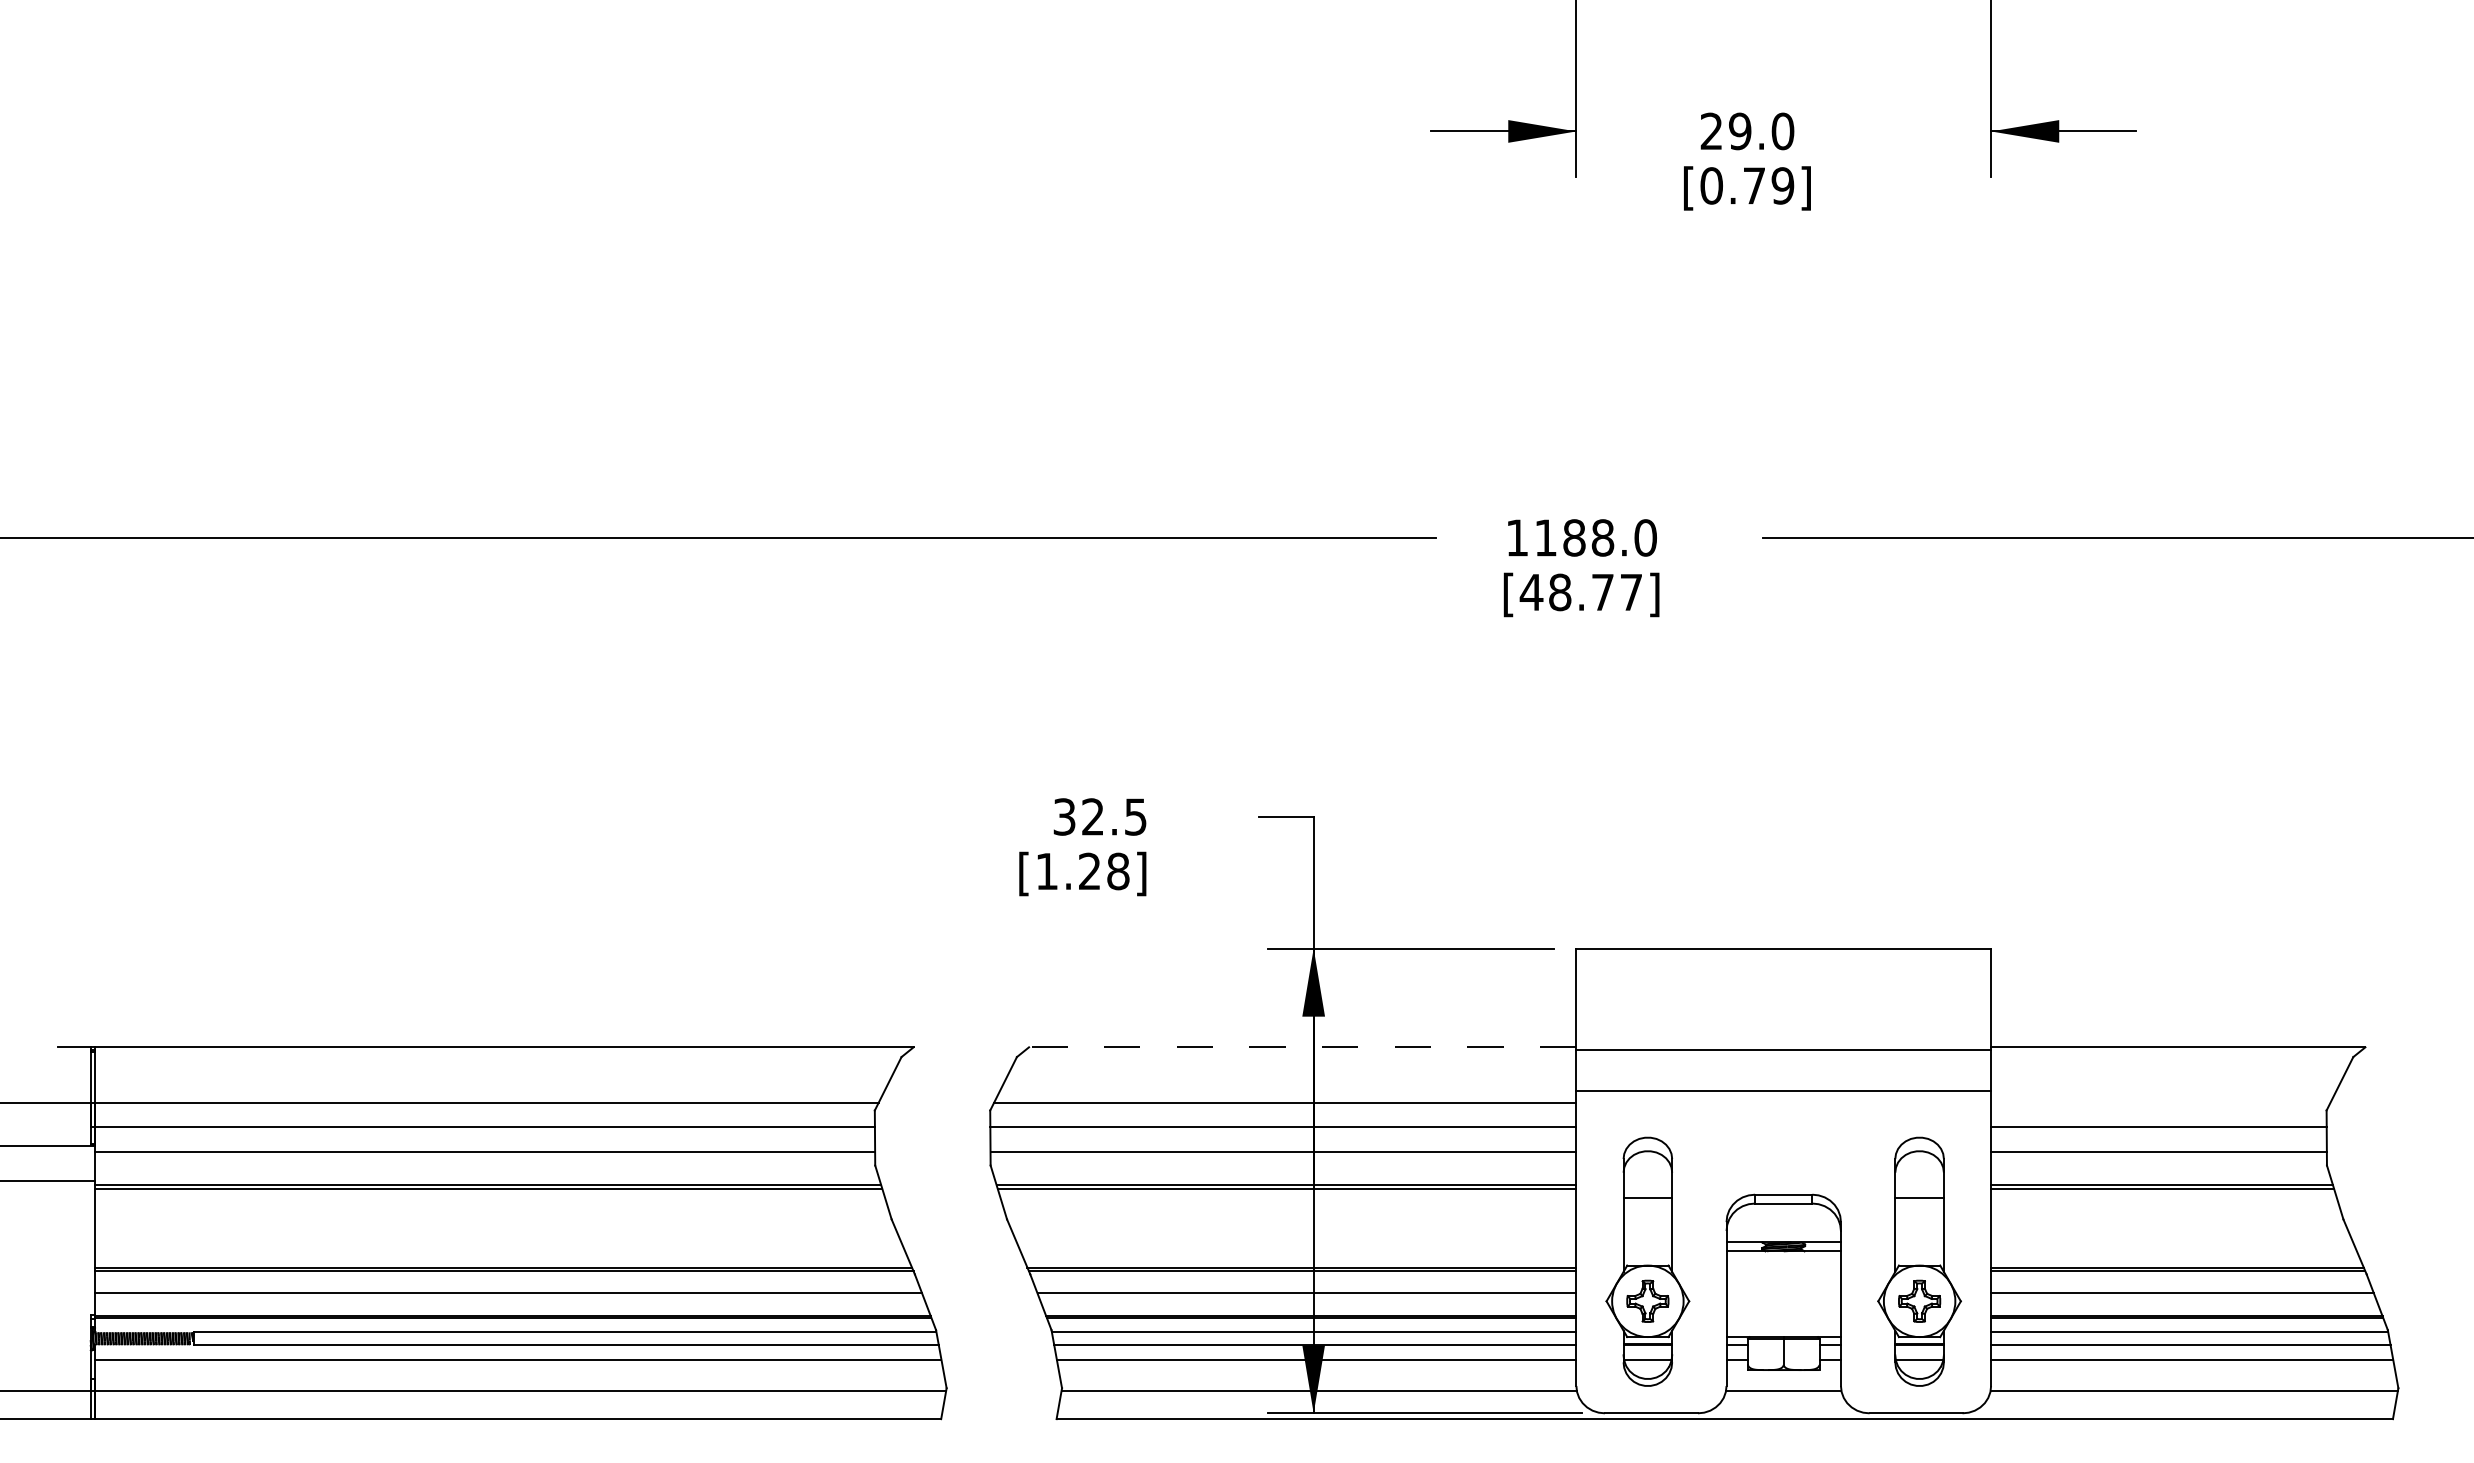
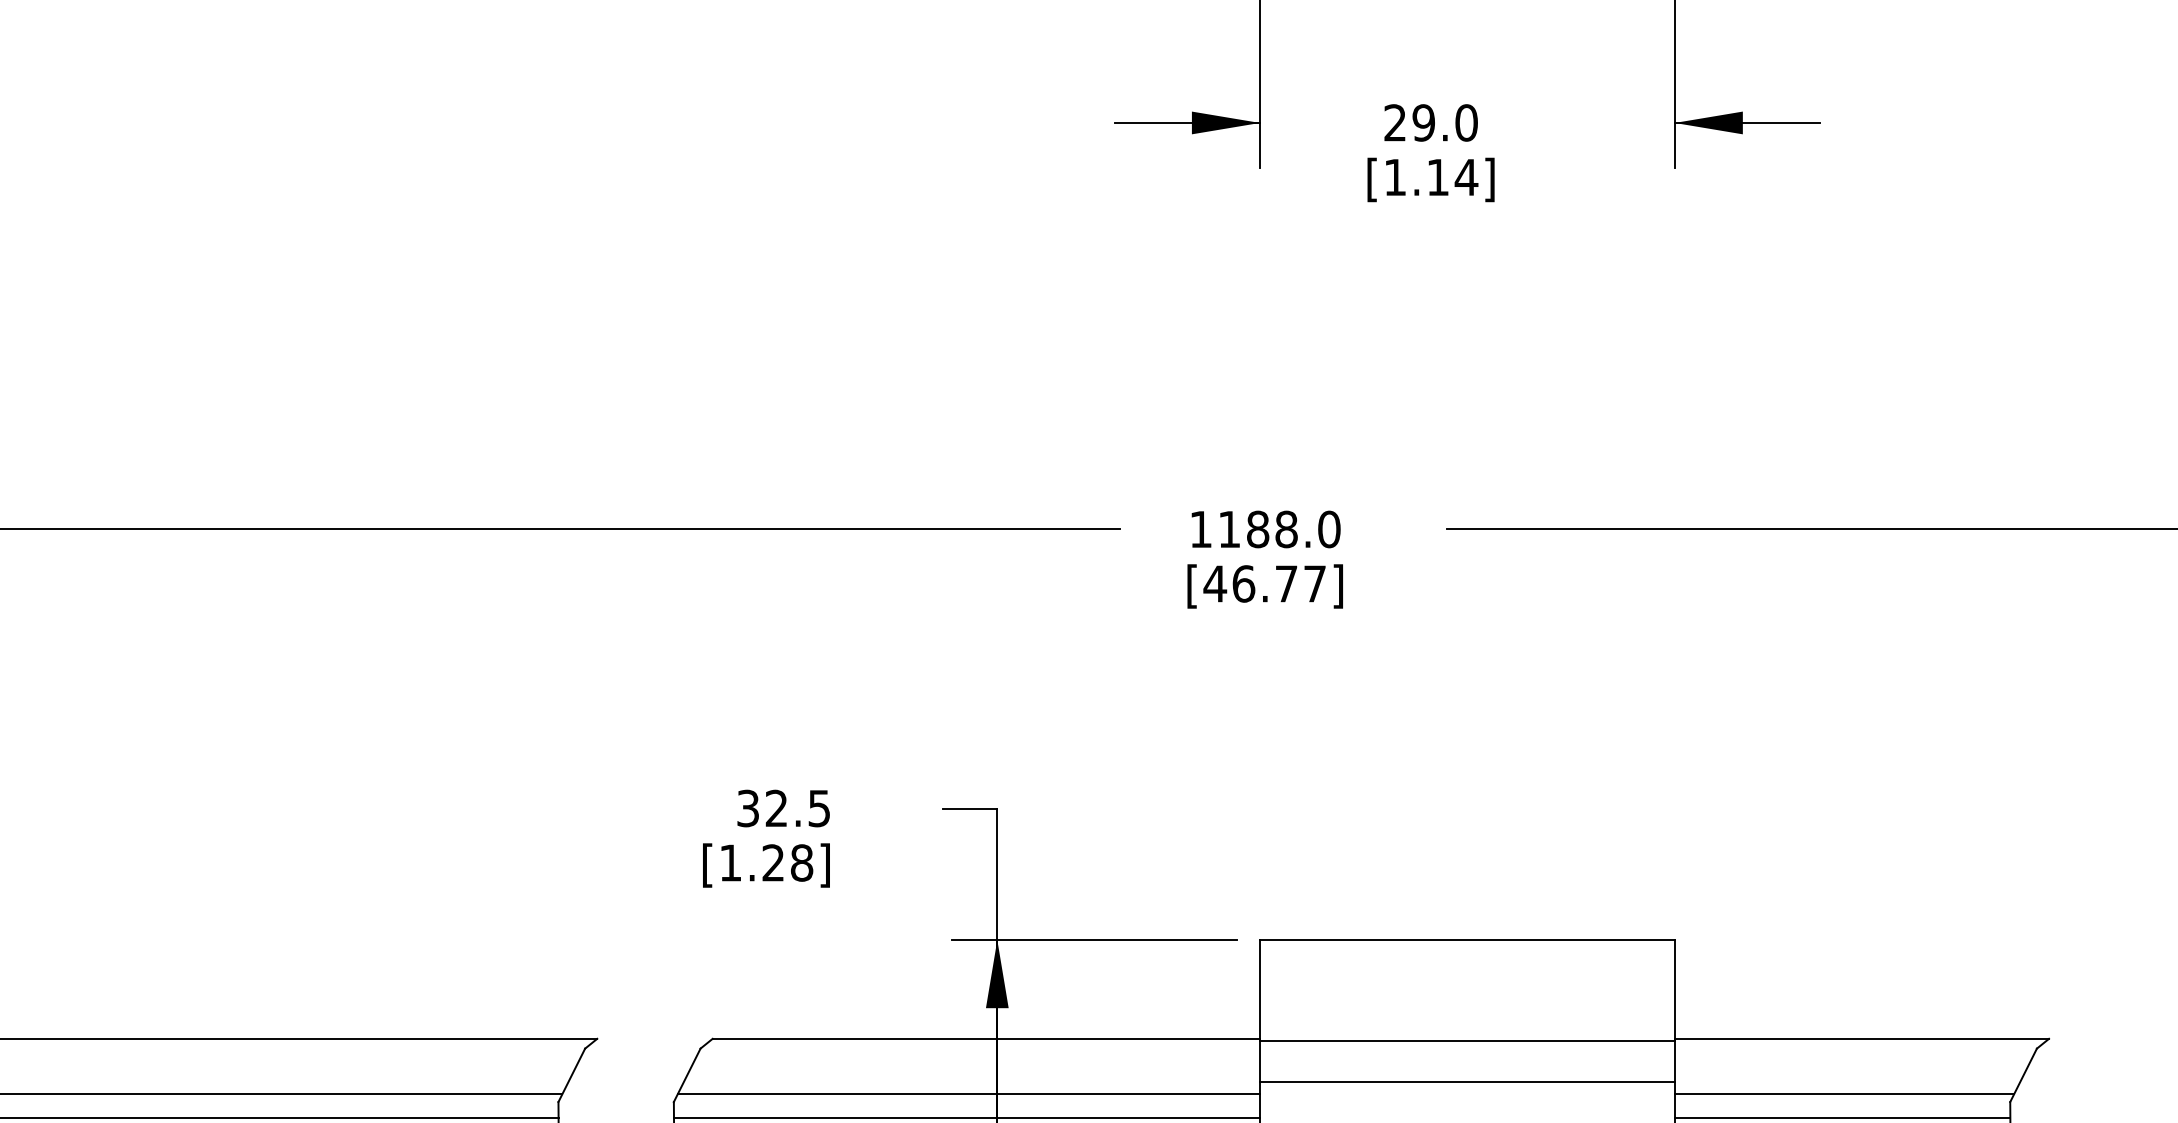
text: (1747, 185) -> (1431, 177), [0.79] -> [1.14]
text: (1560, 592) -> (1244, 584), [48.77] -> [46.77]
line: (1302, 1047) -> (986, 1039), dashed -> solid
line: (2160, 1102) -> (1844, 1094), added

